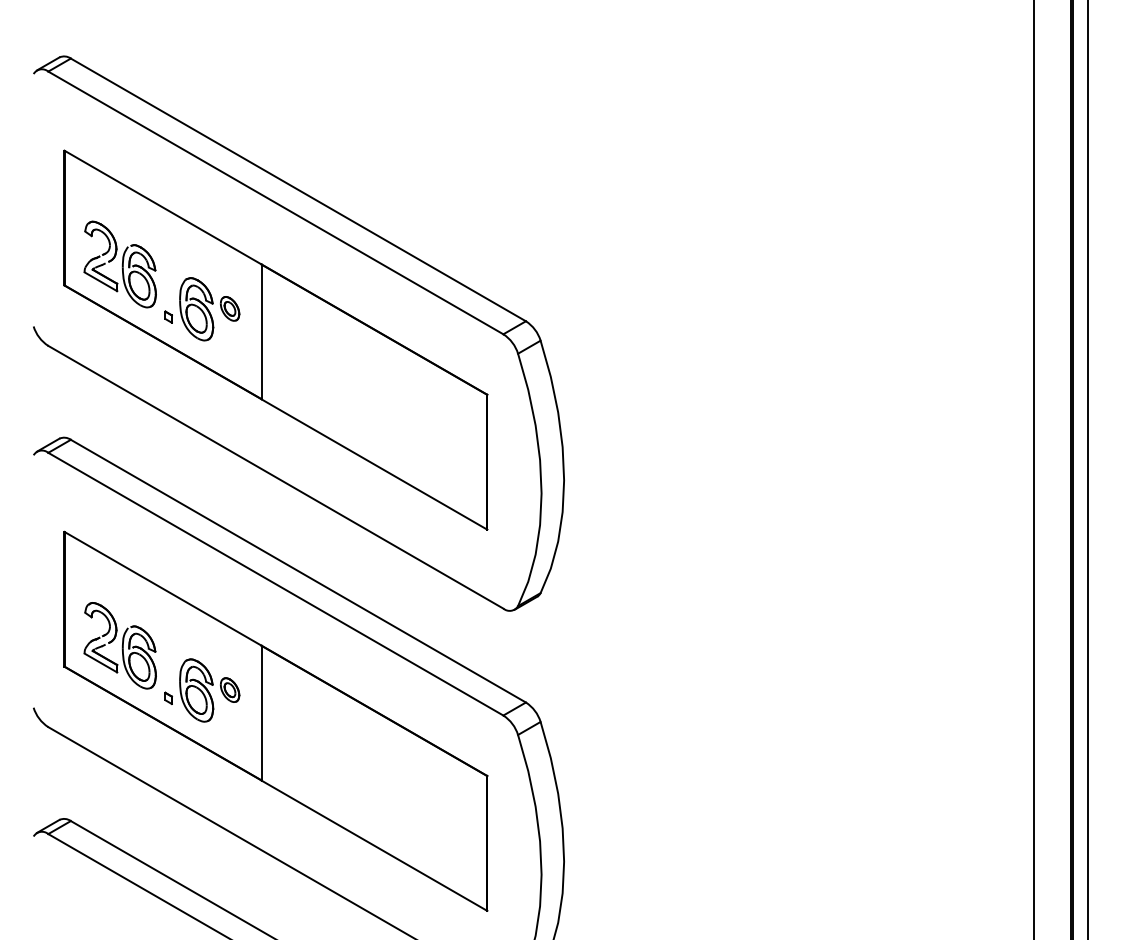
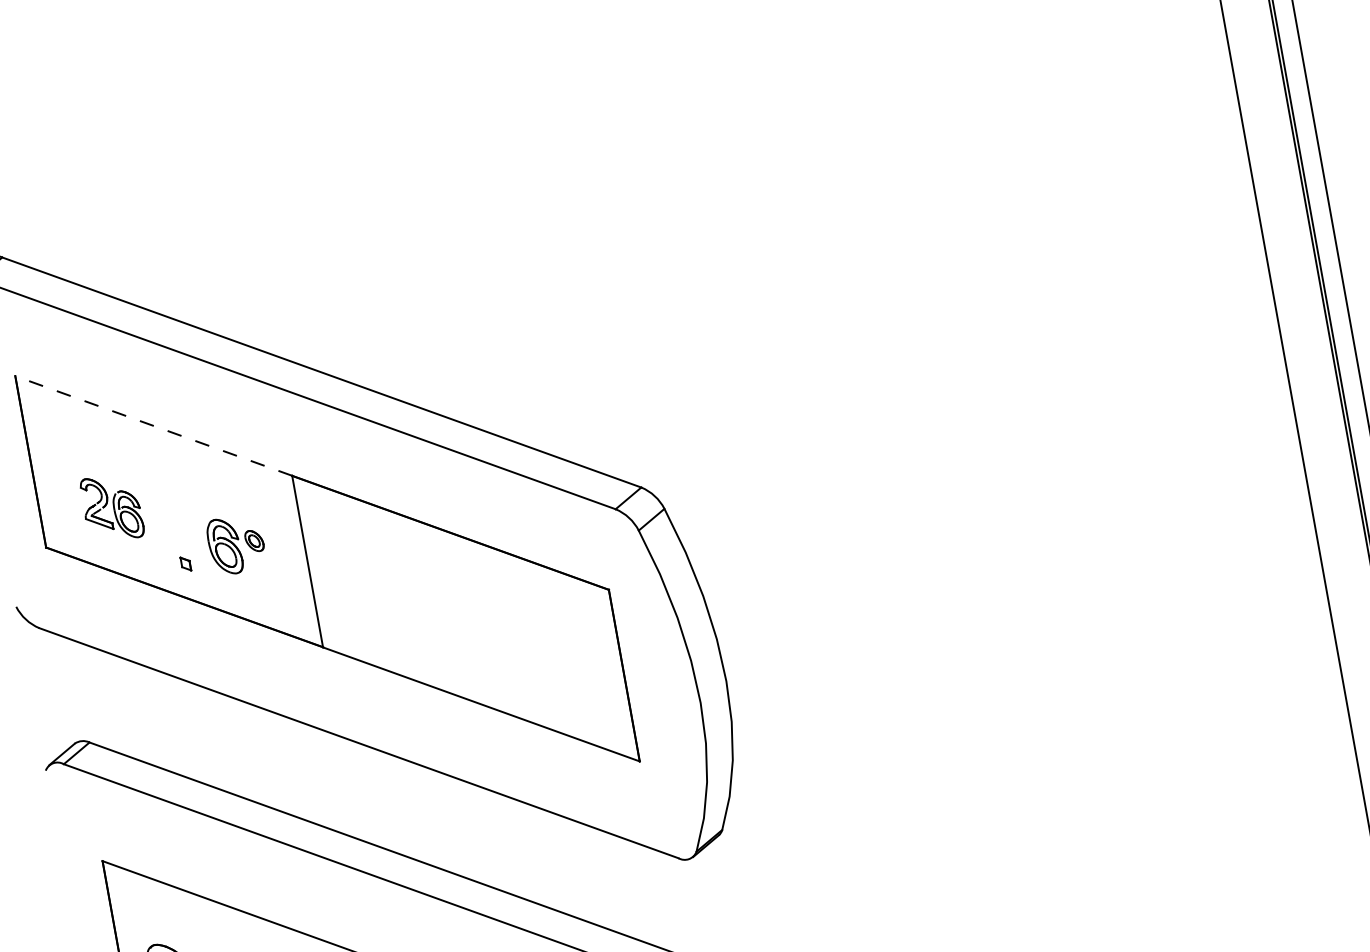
line: (163, 207) -> (154, 425), solid -> dashed
part: (119, 264) -> (111, 508), size x0.6
part: (209, 309) -> (236, 544), size x0.7

